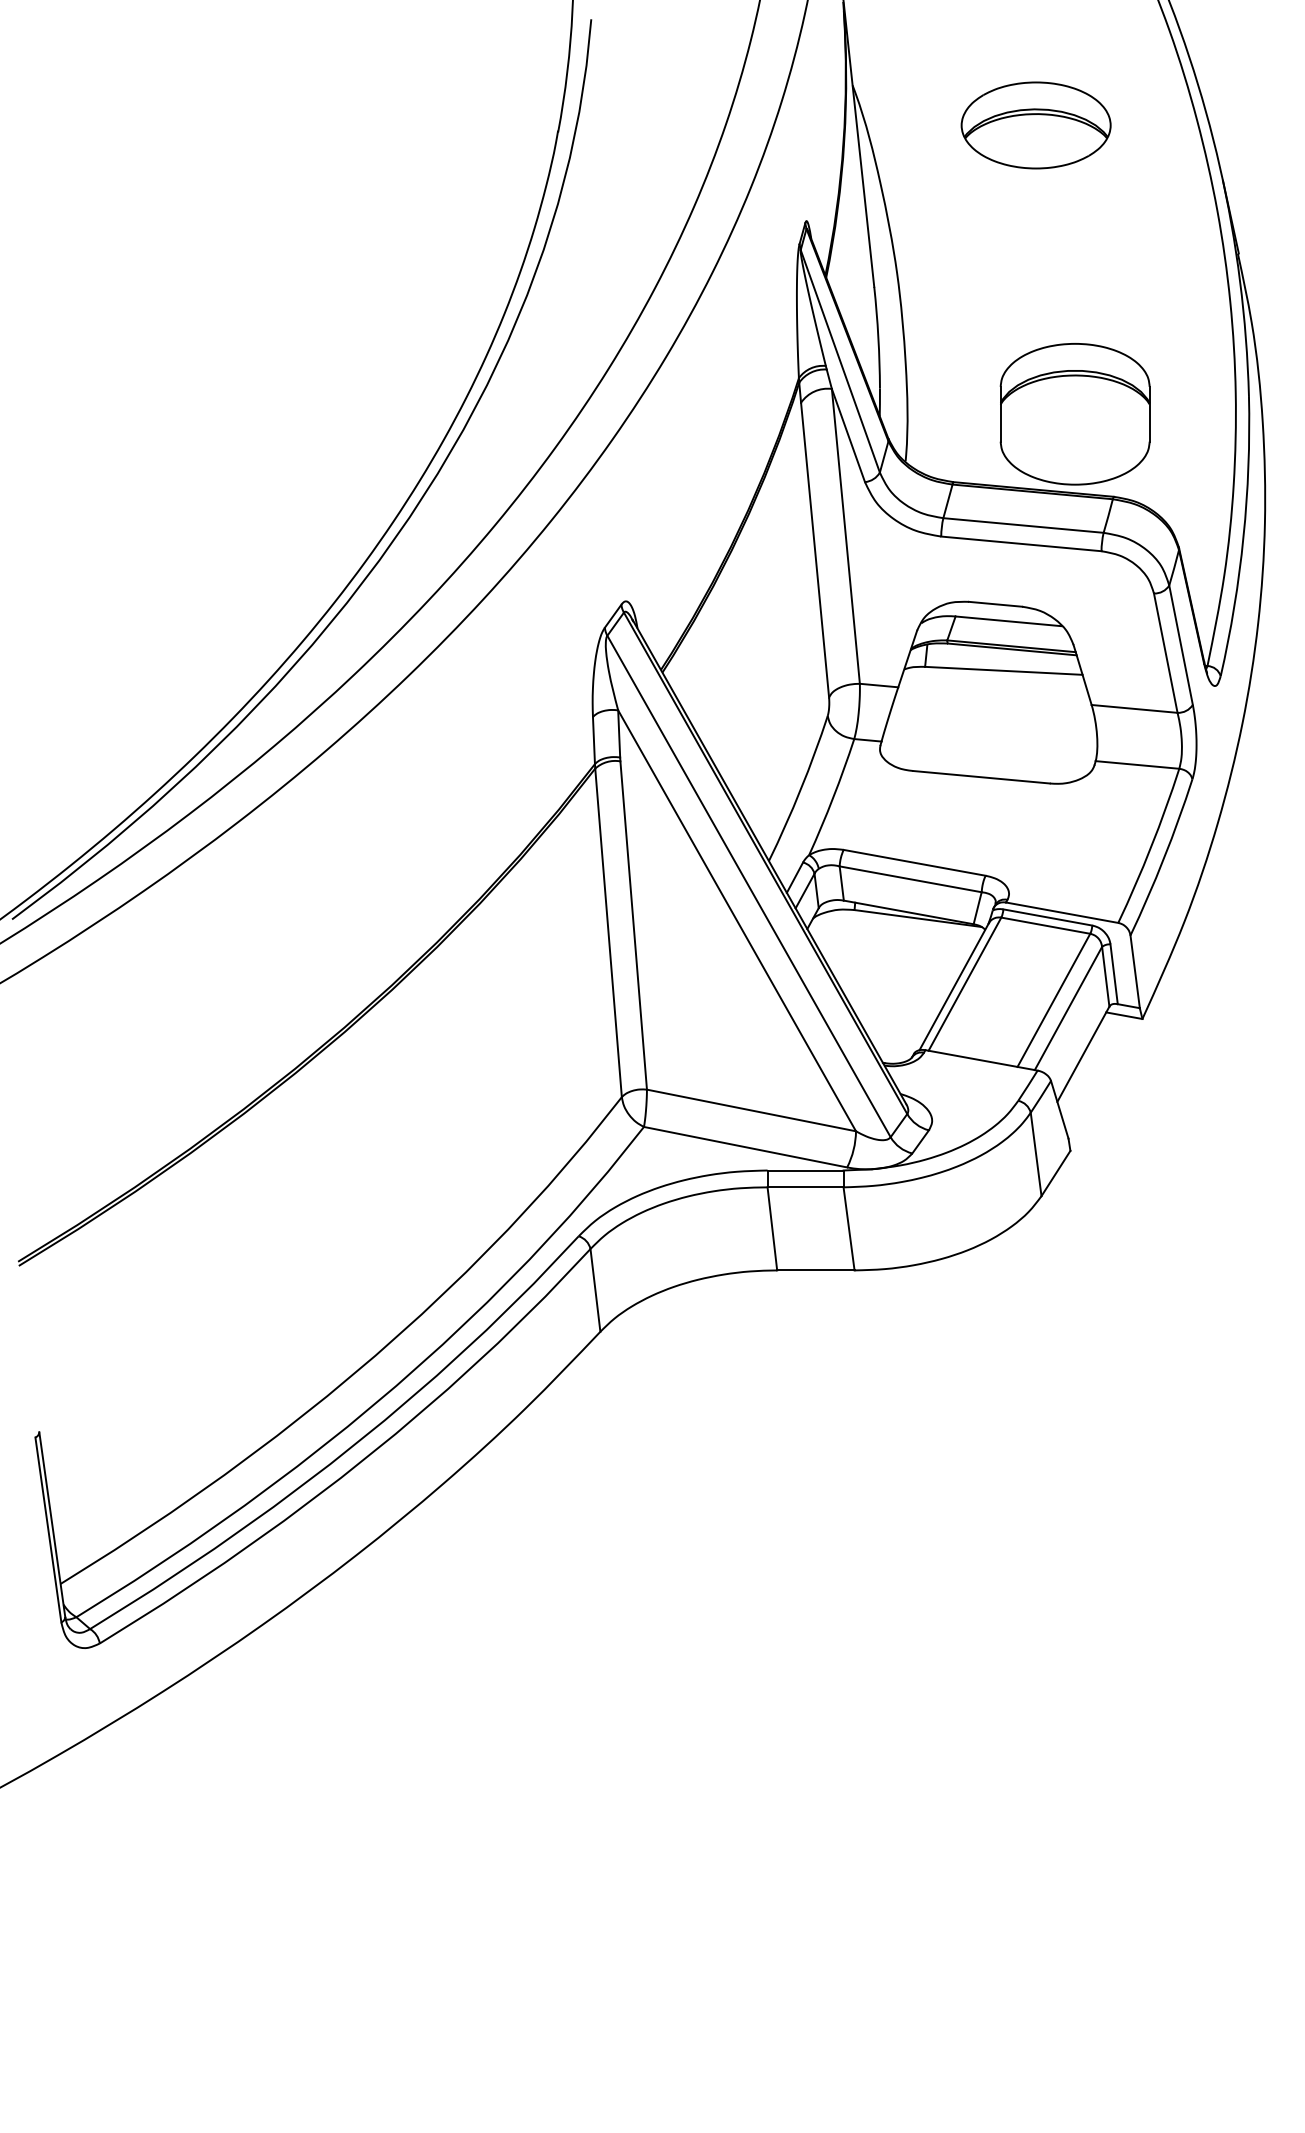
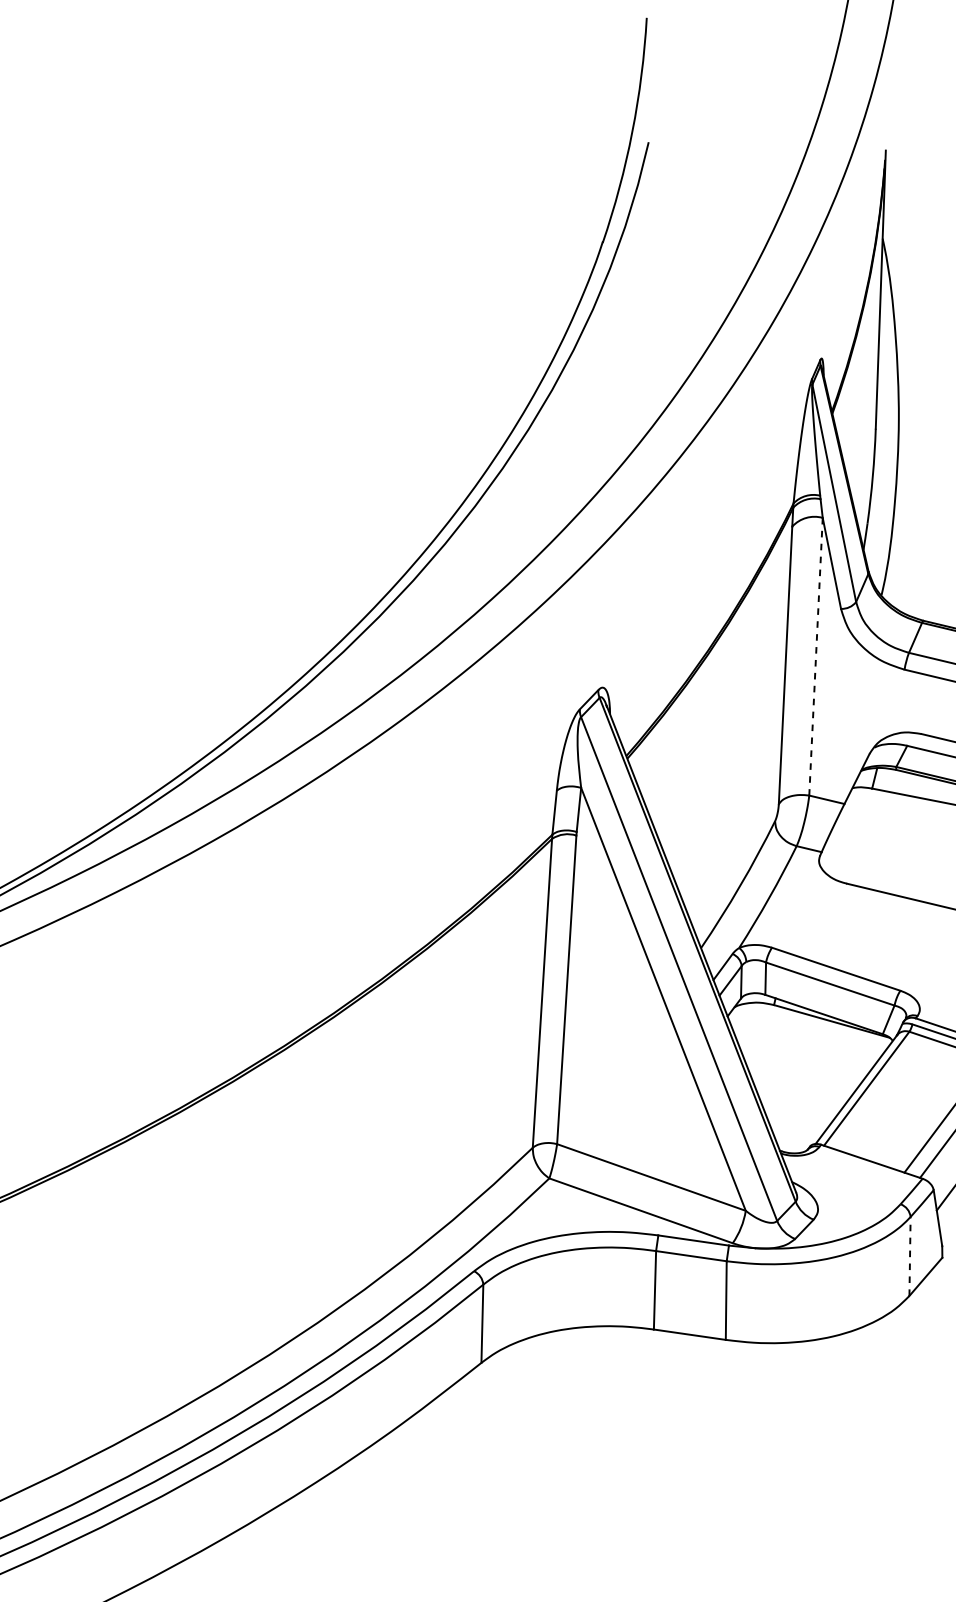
line: (845, 536) -> (815, 656), solid -> dashed
line: (1036, 1153) -> (910, 1255), solid -> dashed

